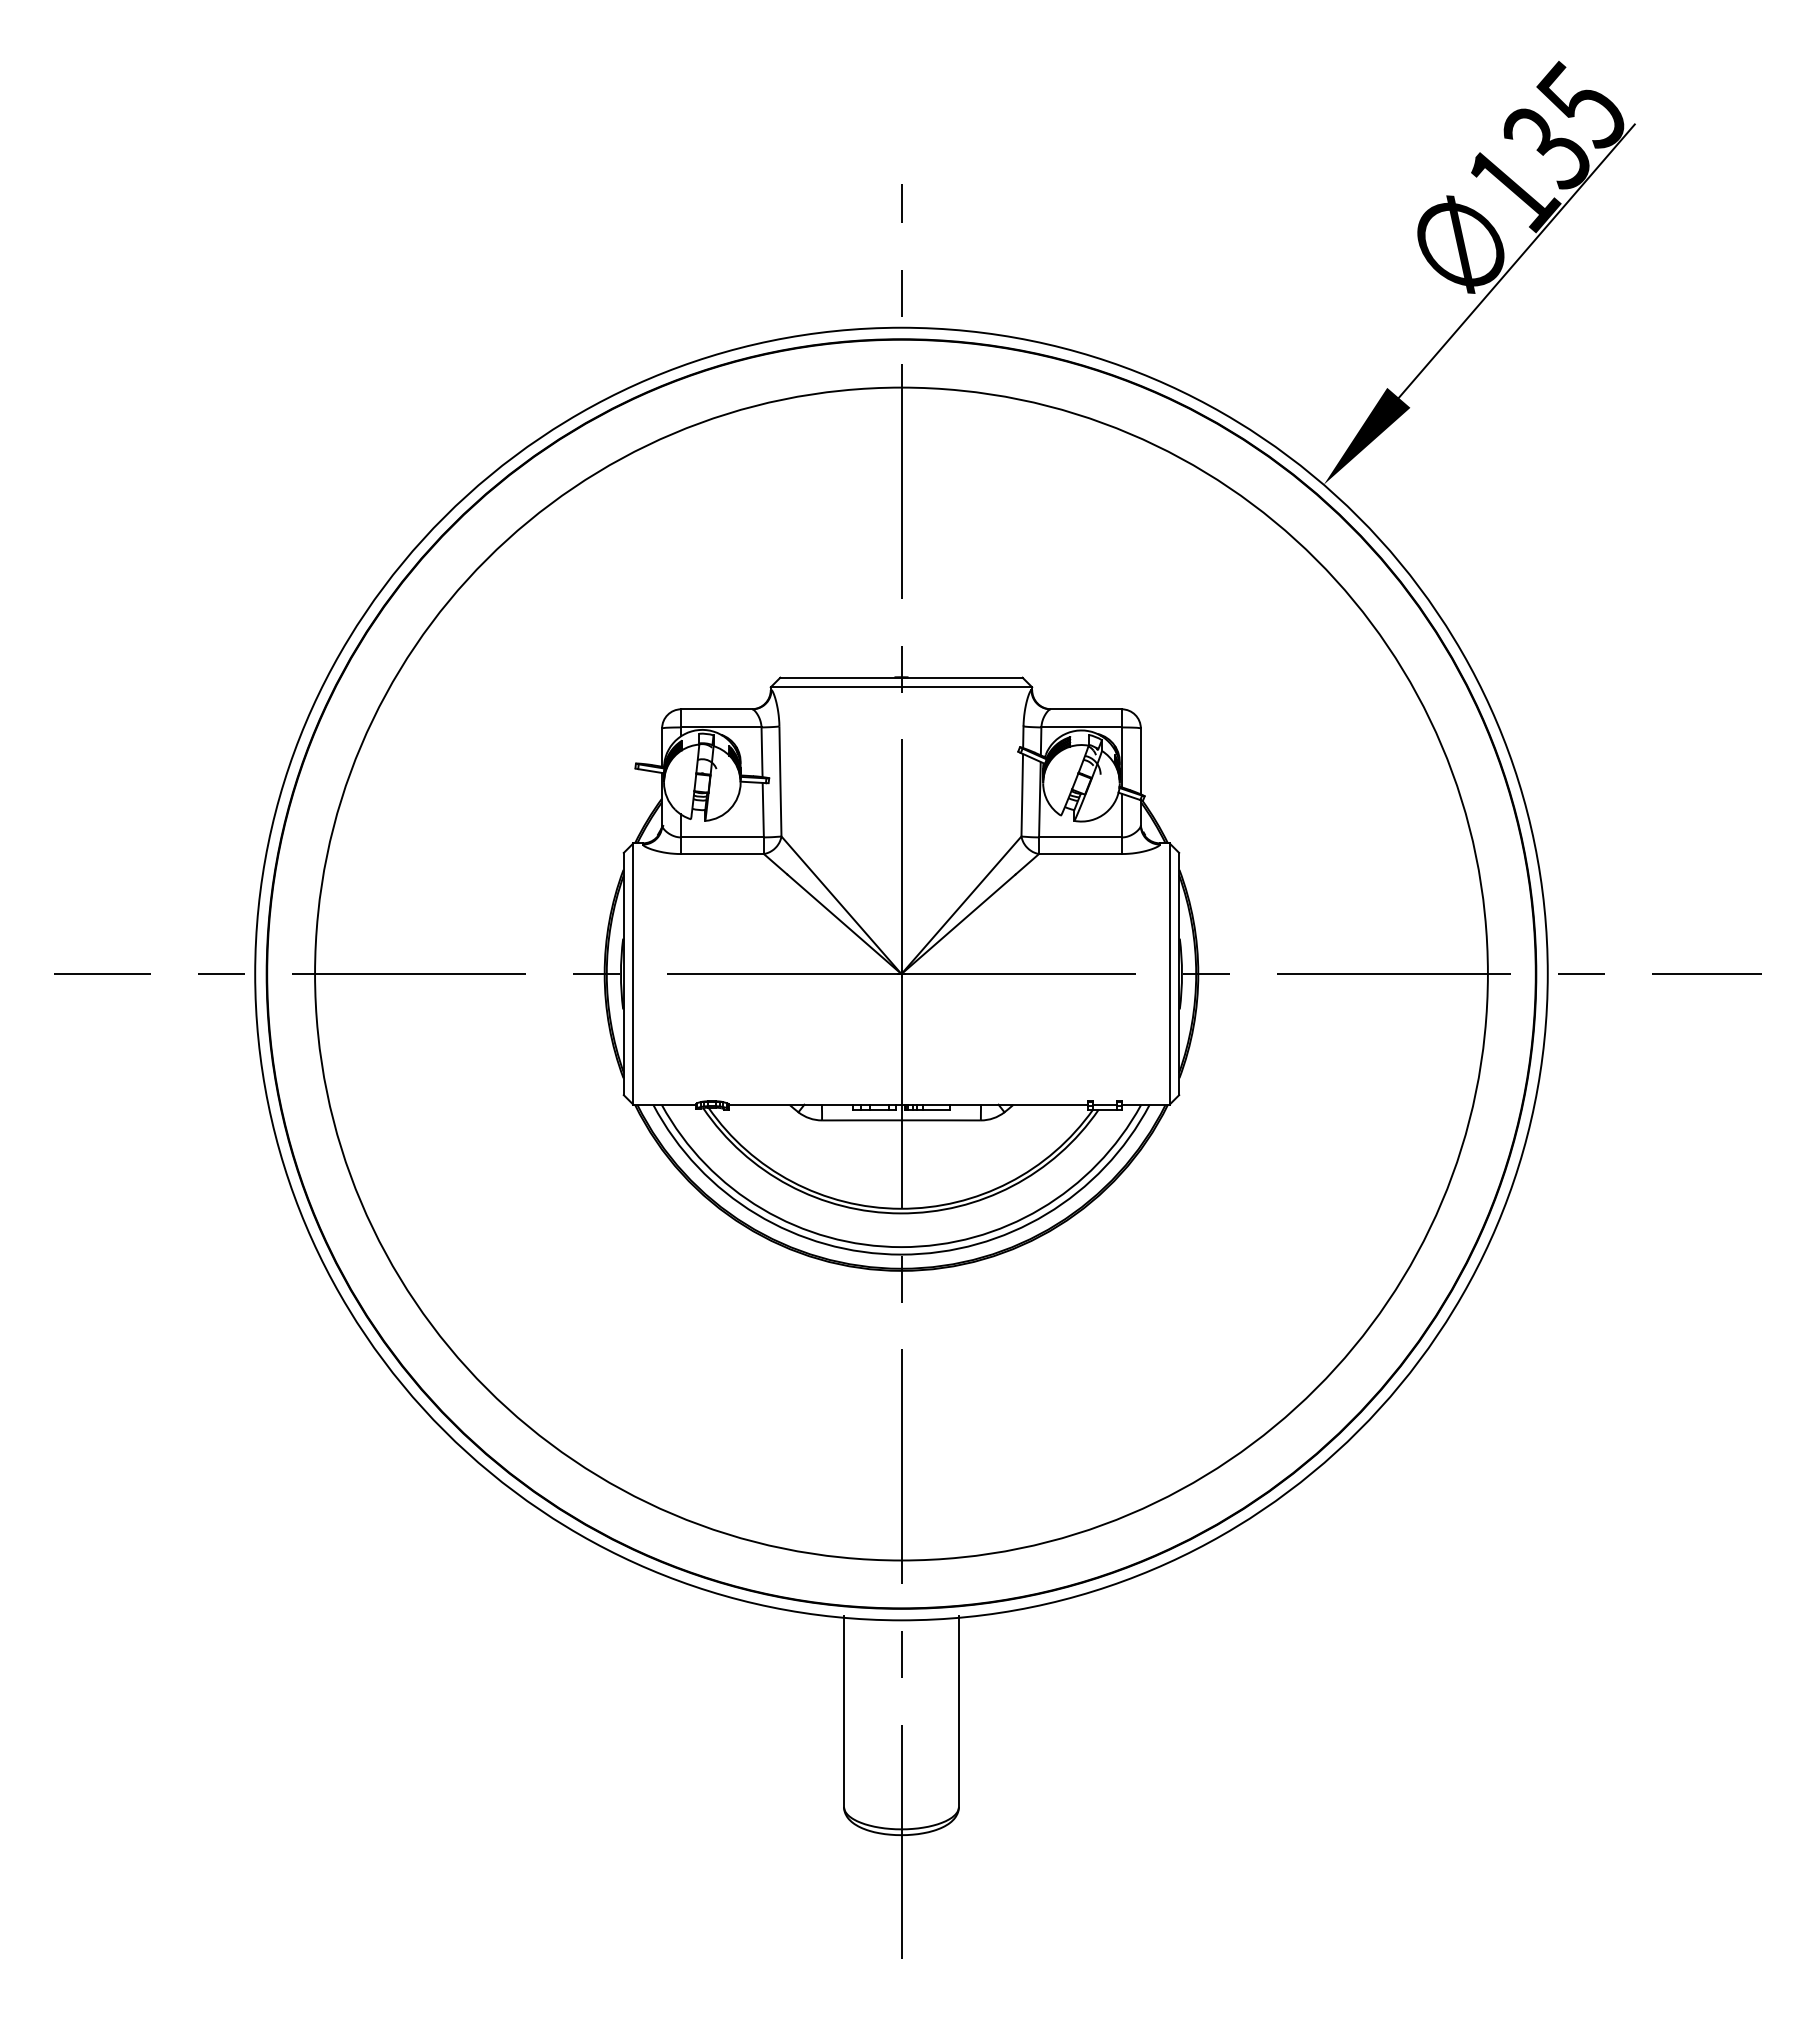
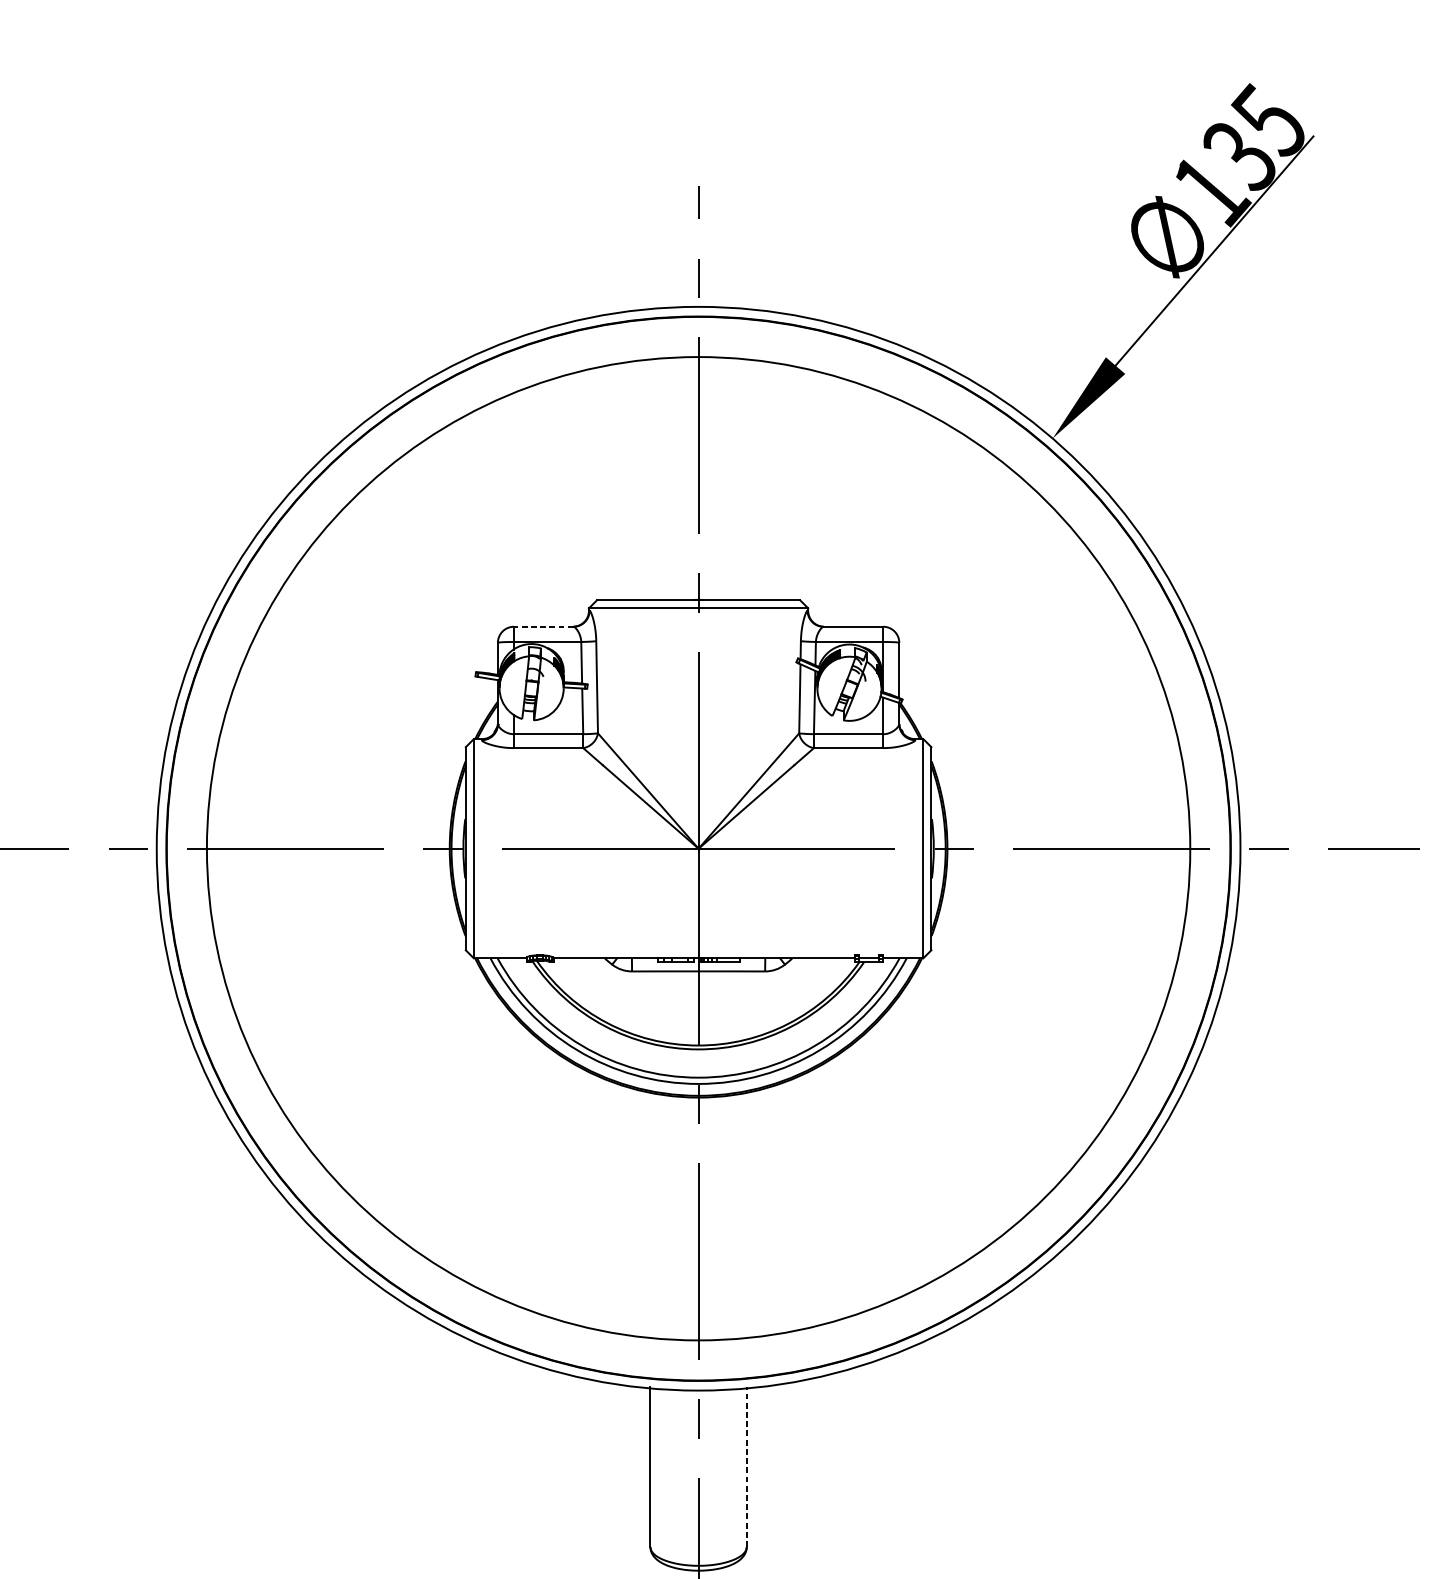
line: (716, 709) -> (543, 626), solid -> dashed
line: (958, 1711) -> (746, 1467), solid -> dashed

